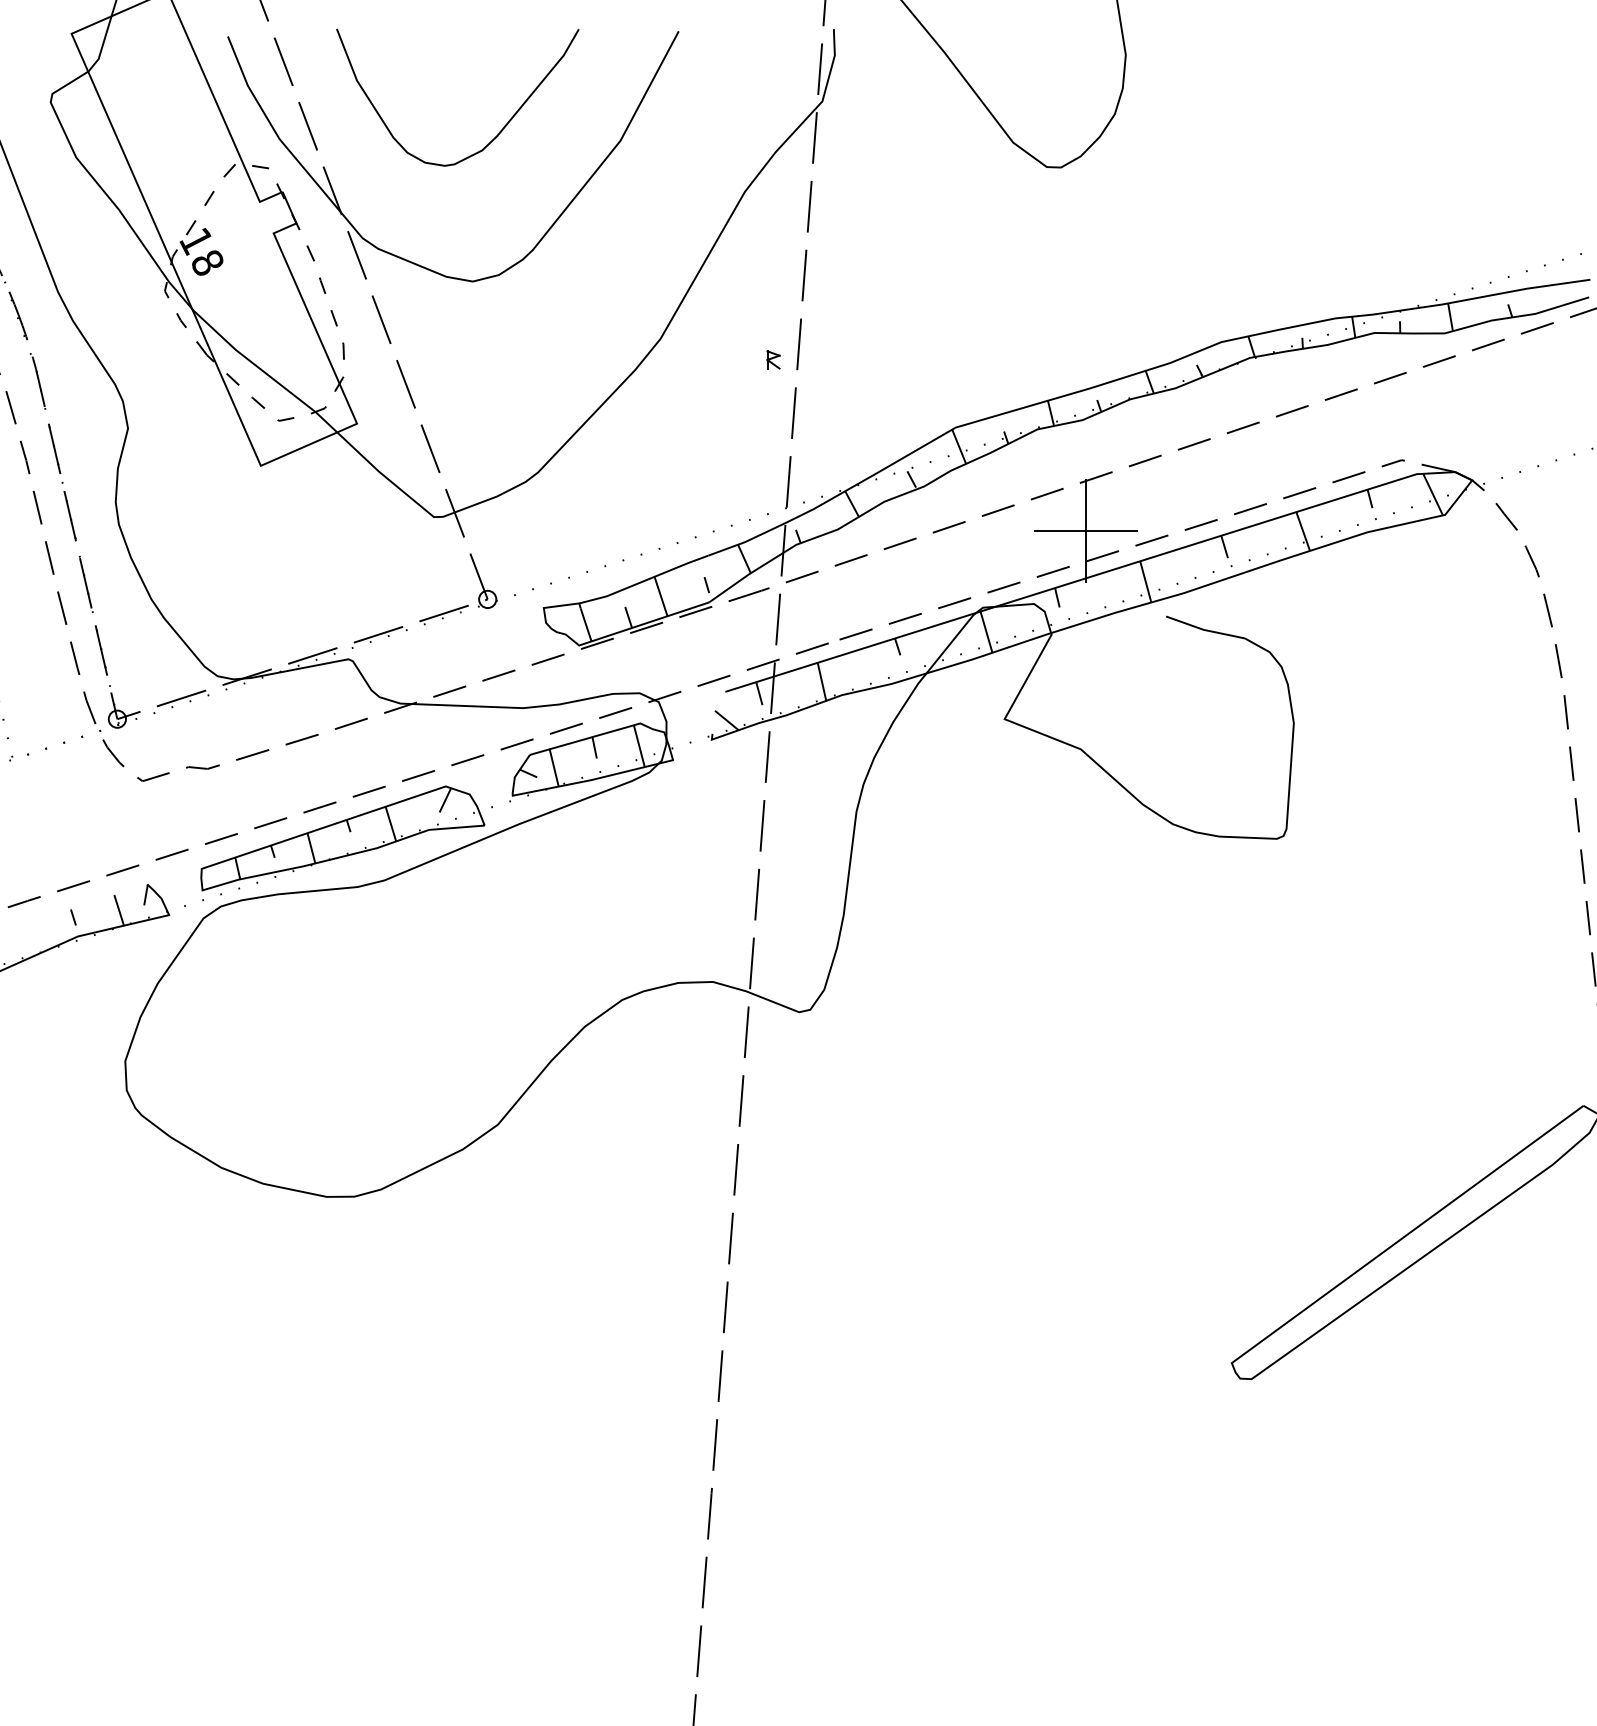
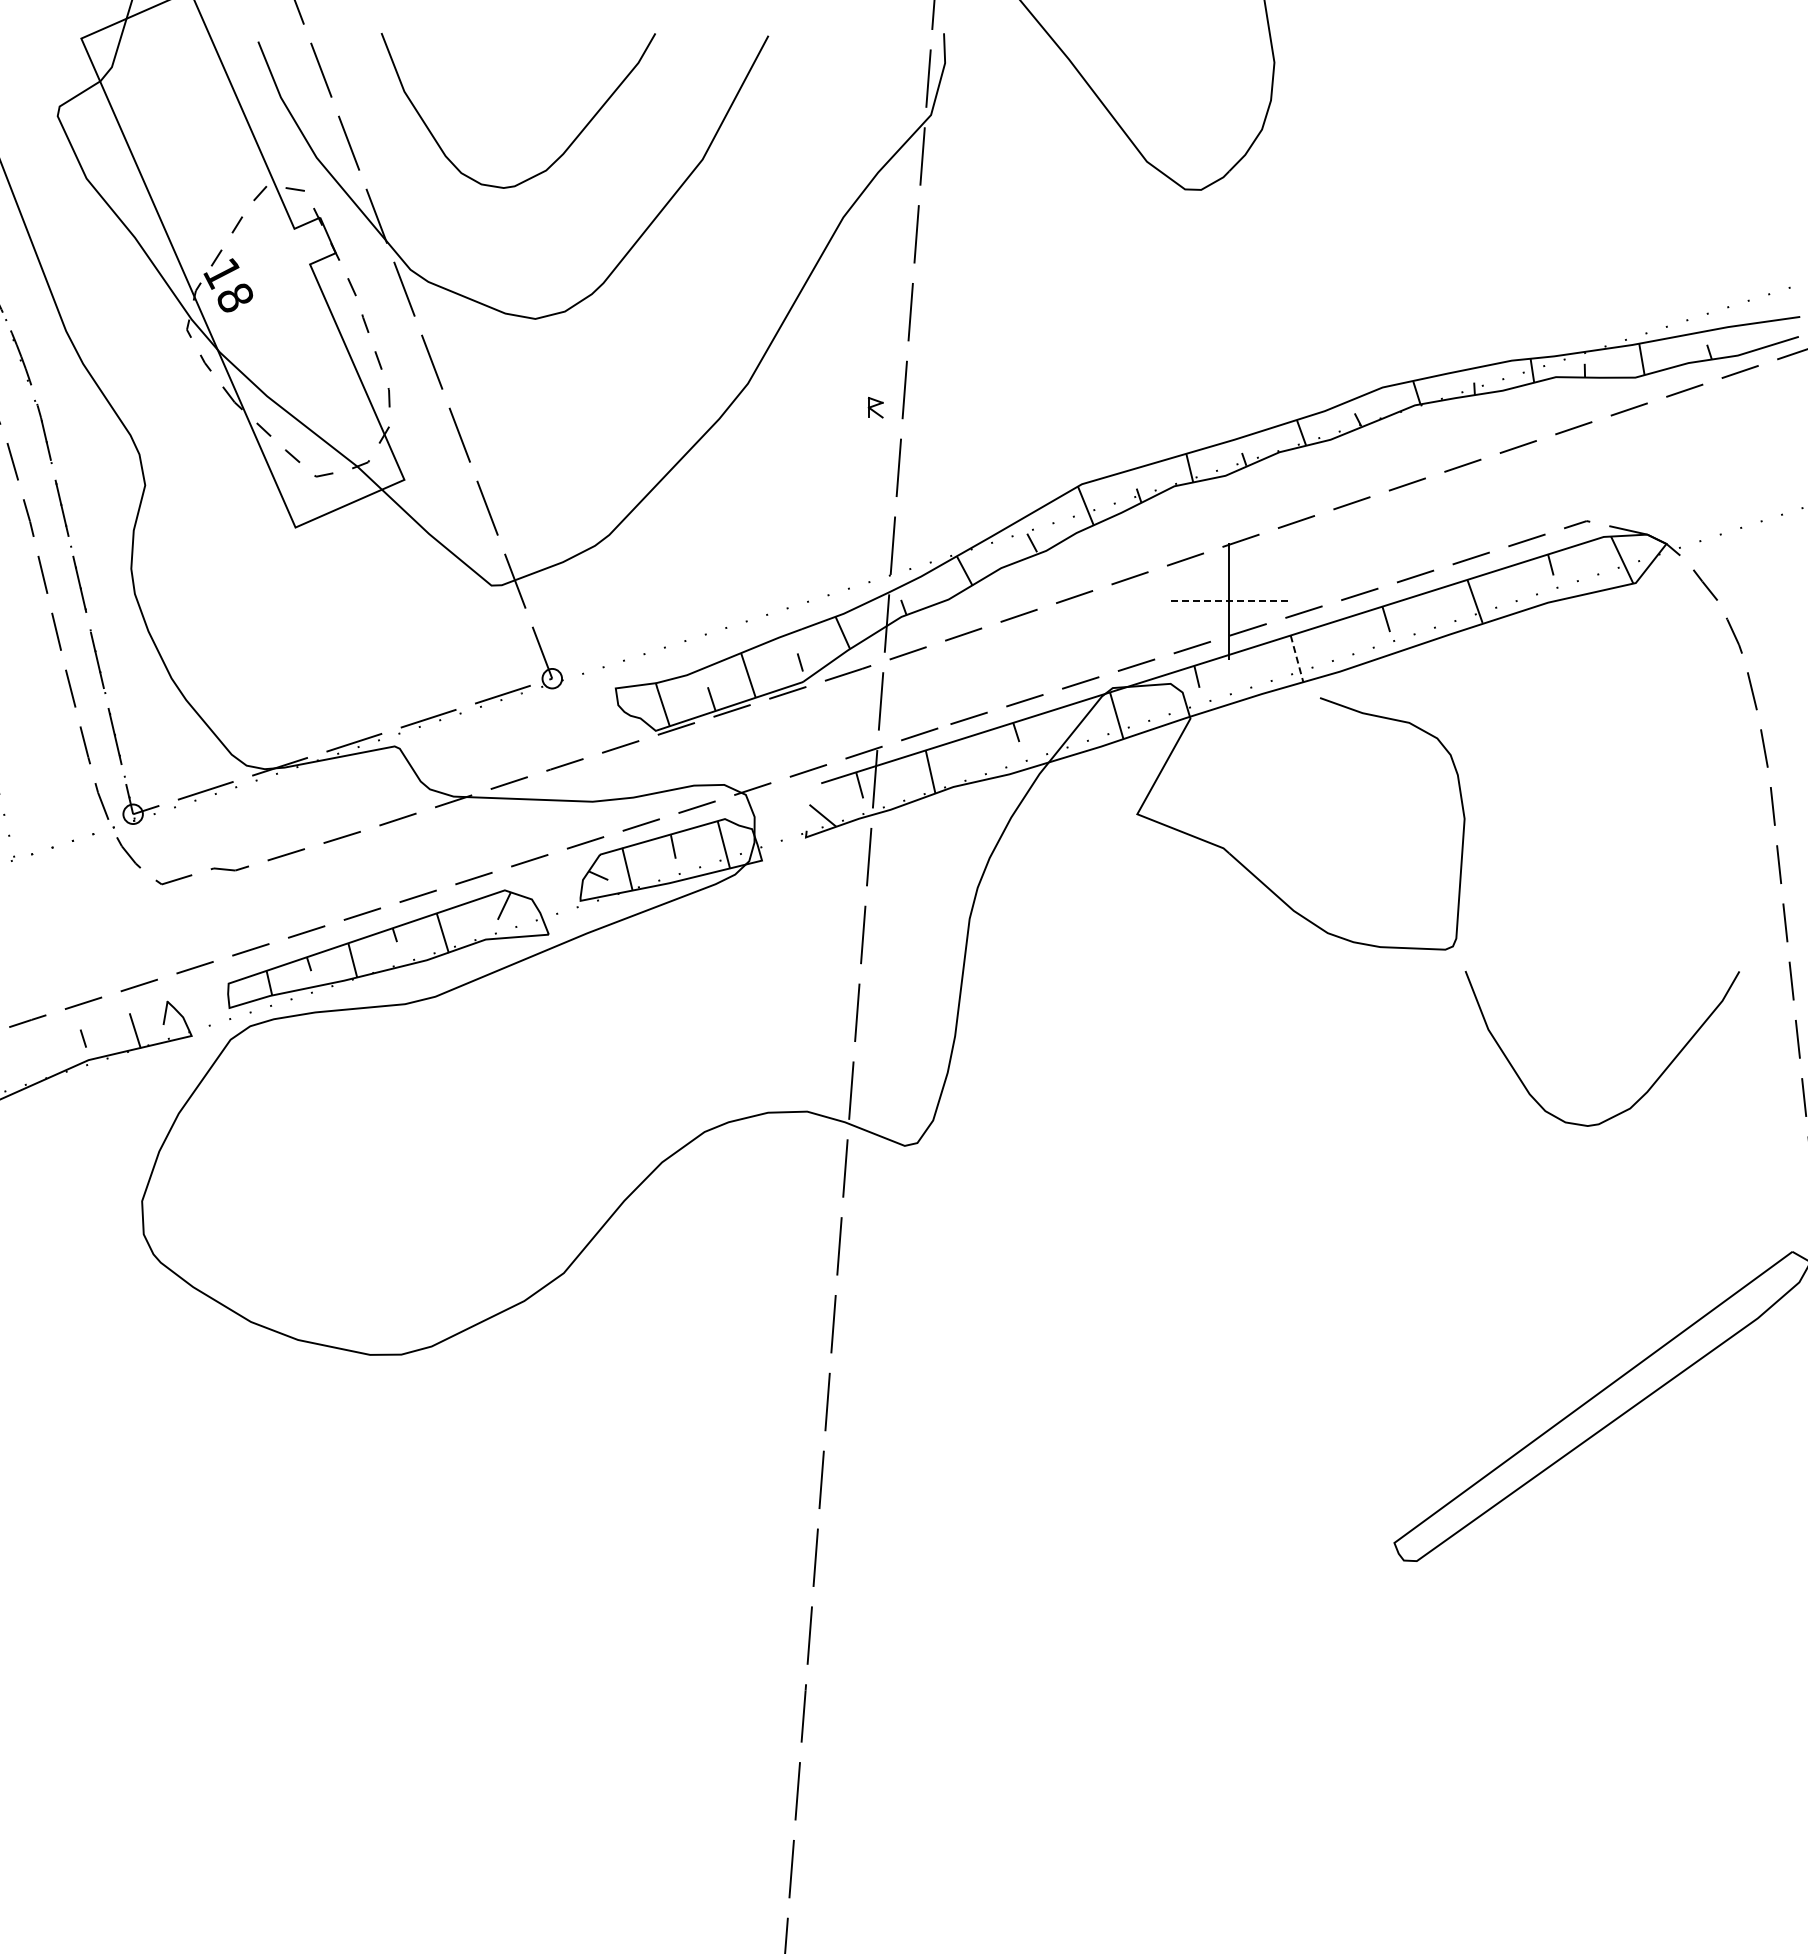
line: (1086, 531) -> (1229, 601), solid -> dashed
line: (1146, 582) -> (1297, 659), solid -> dashed
curve: (1457, 960) -> (1649, 1087), added

